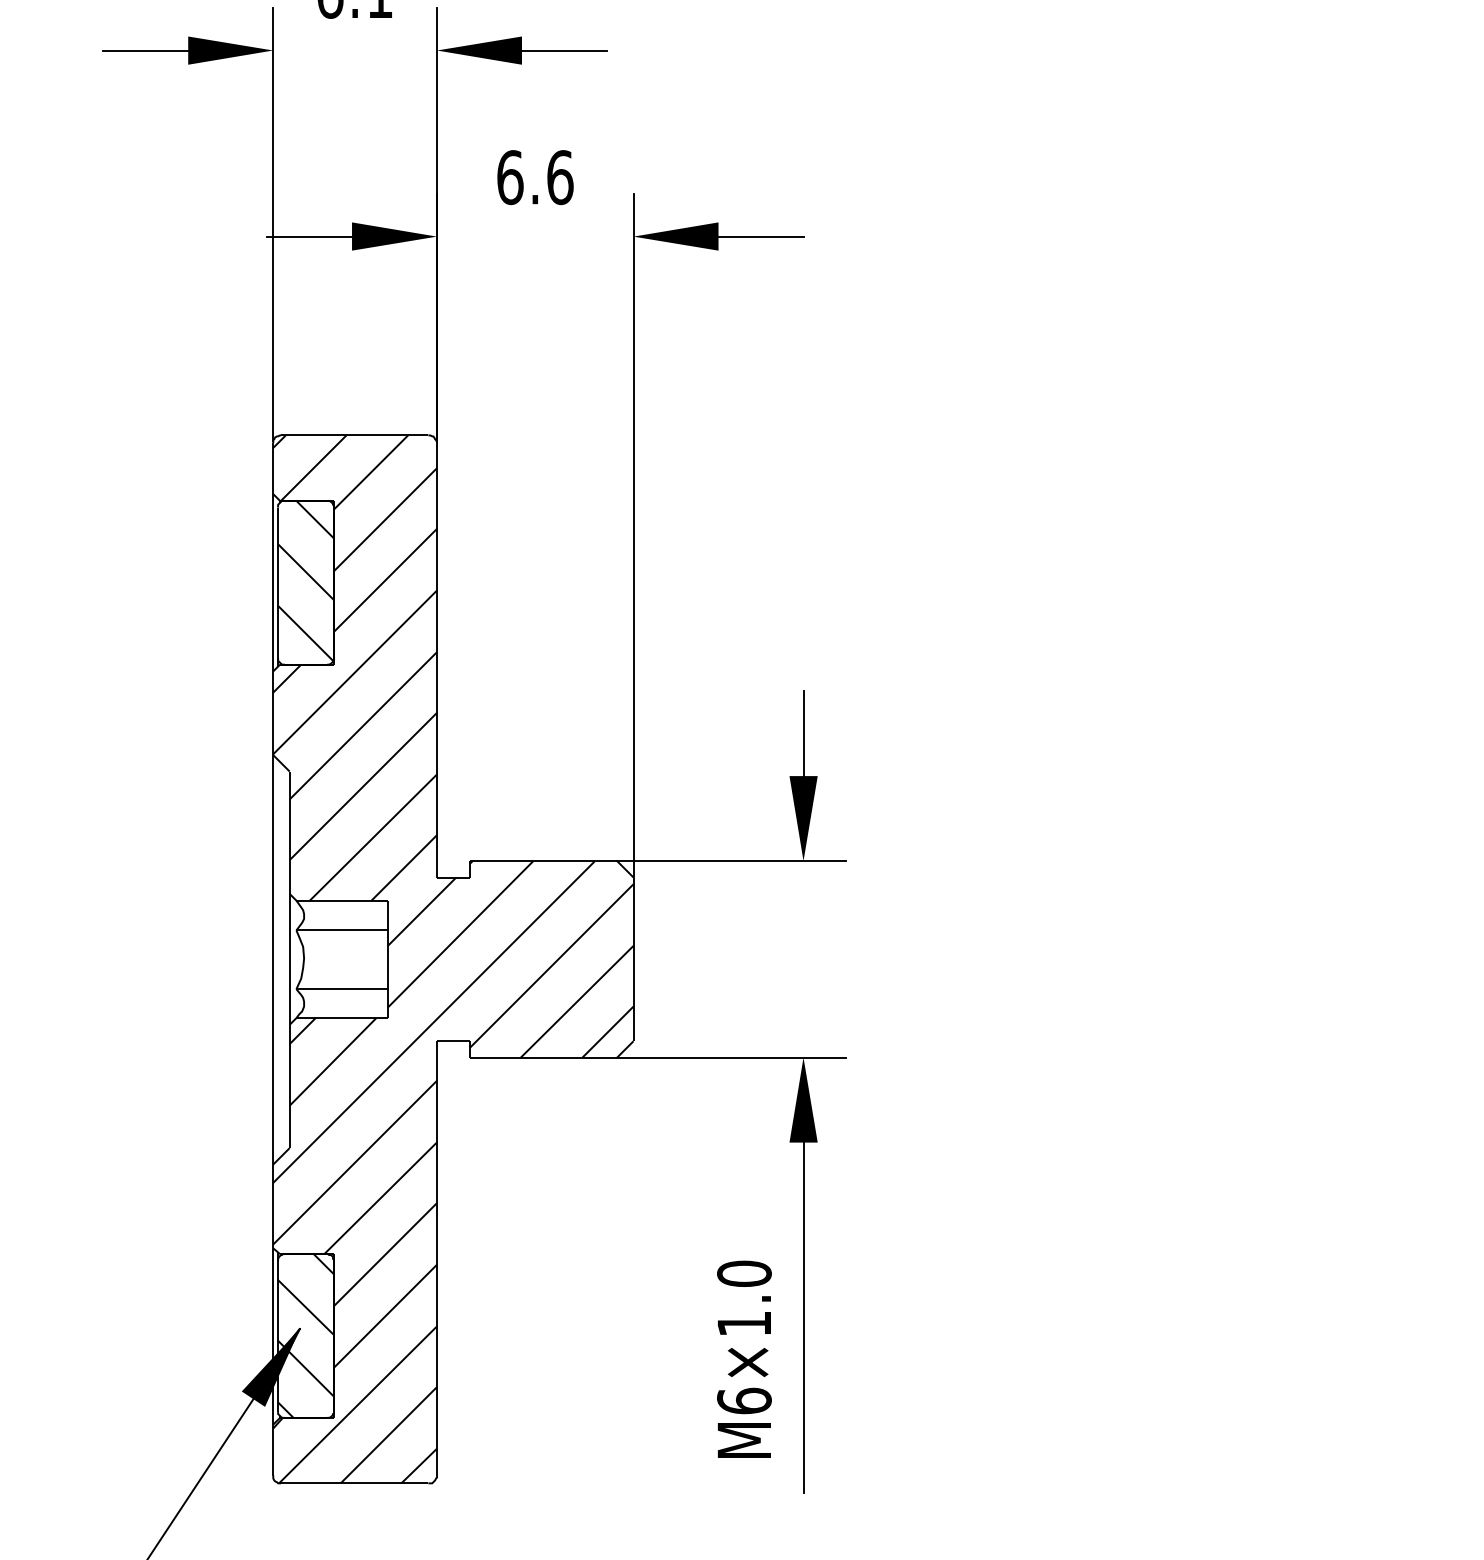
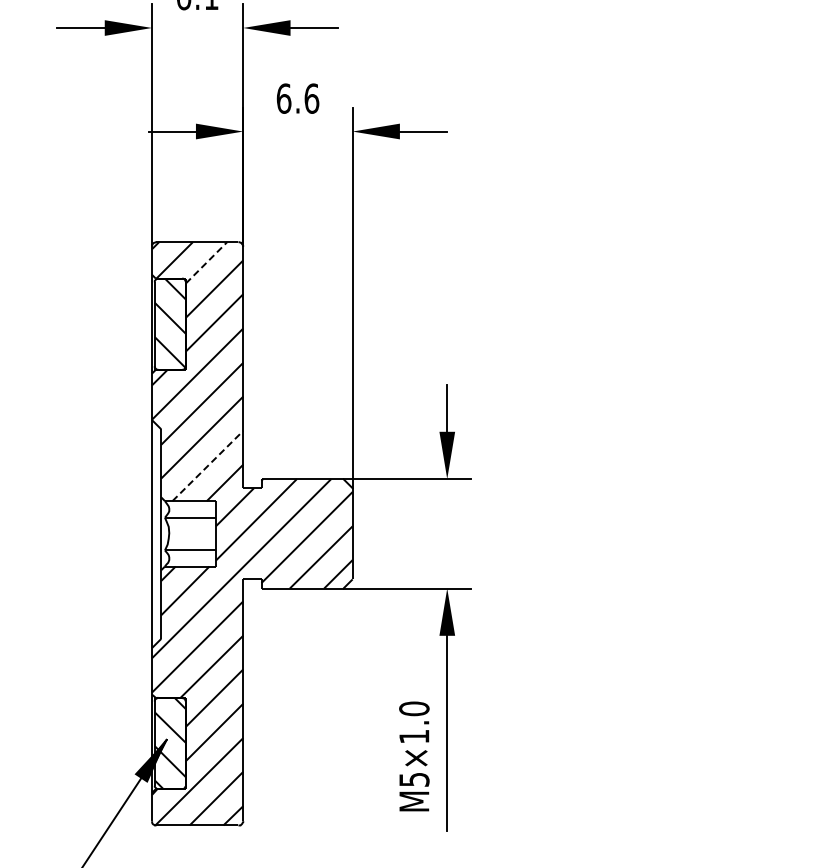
line: (370, 471) -> (206, 262), solid -> dashed
line: (372, 838) -> (207, 466), solid -> dashed
text: (744, 1400) -> (414, 779), M6×1.0 -> M5×1.0

